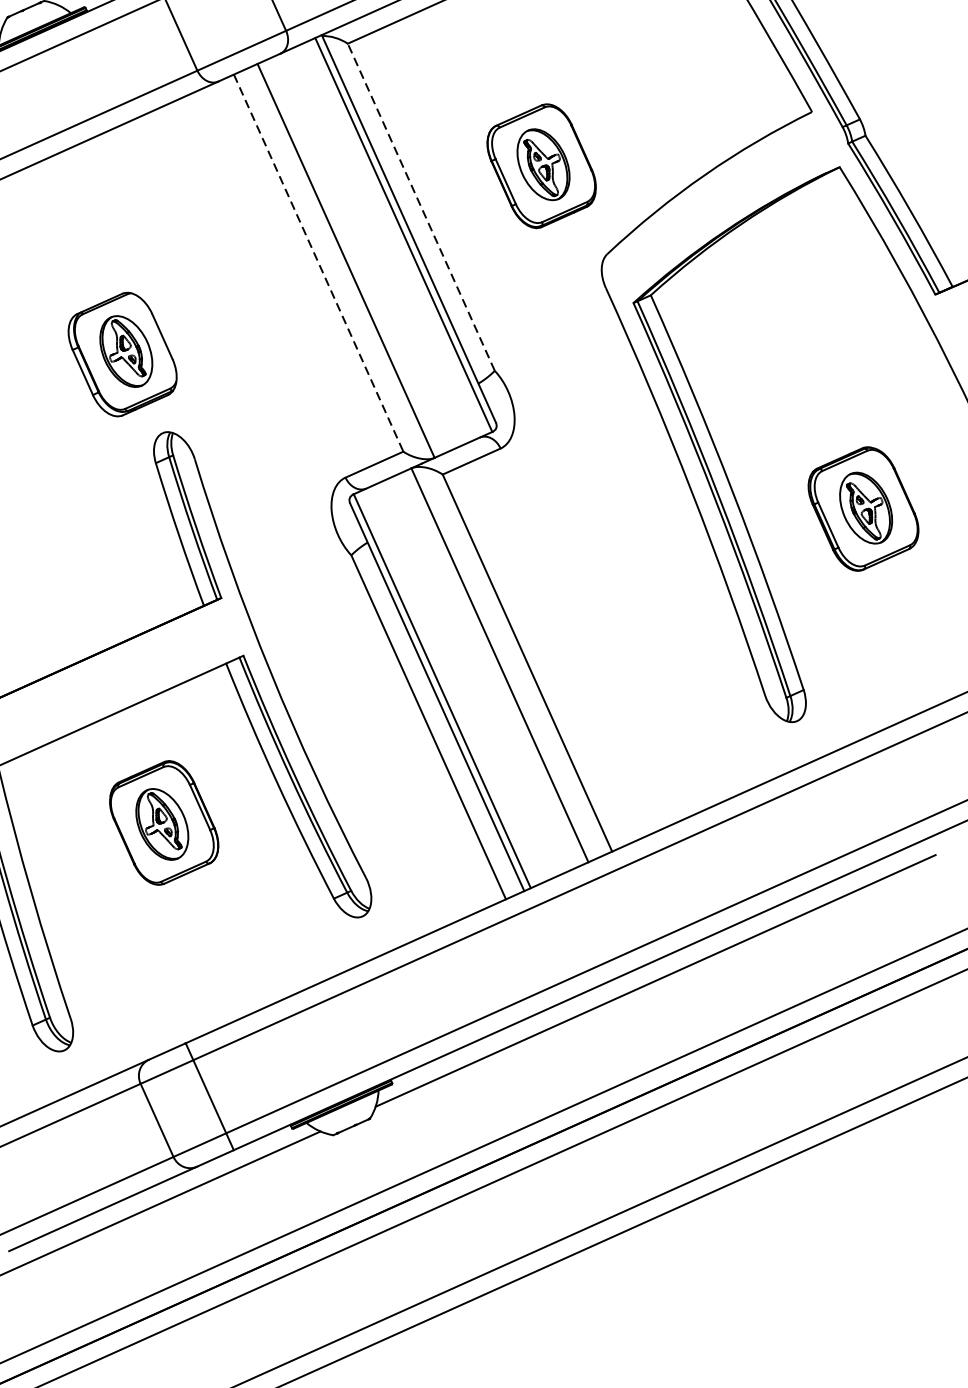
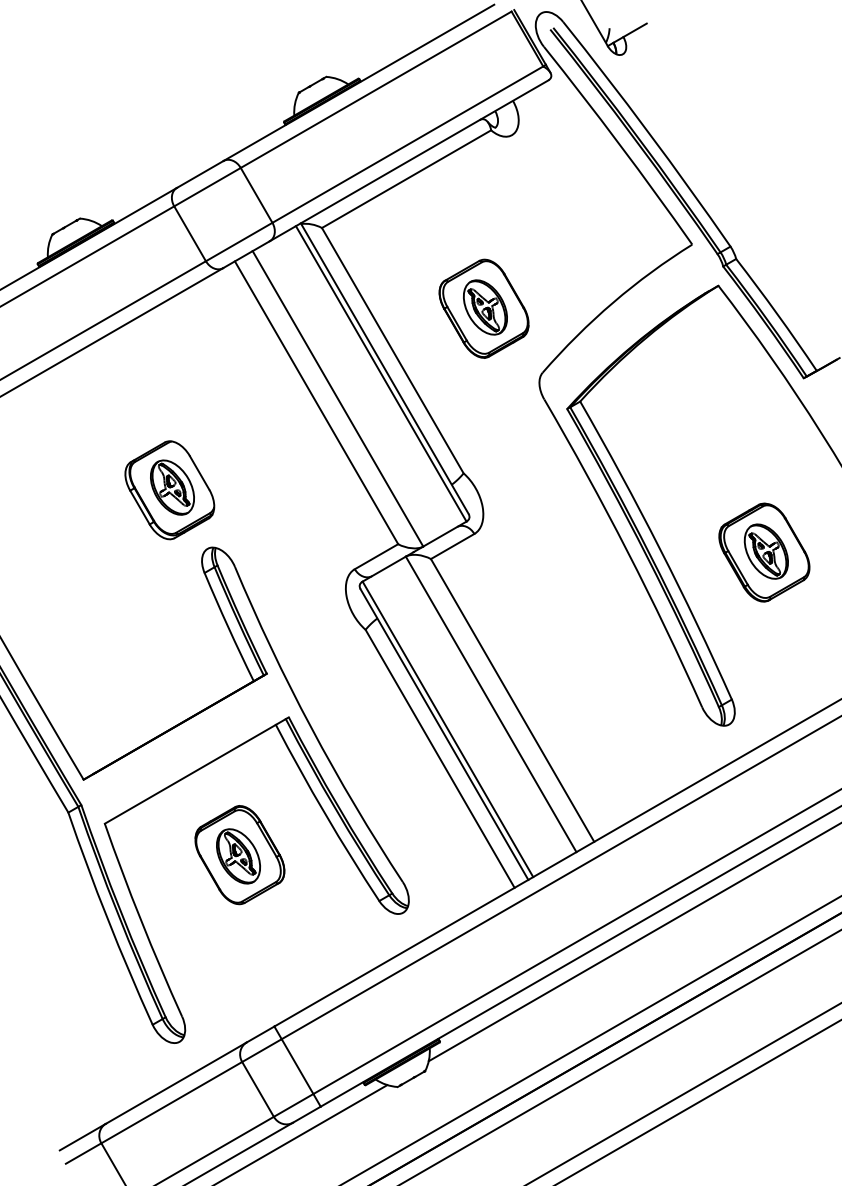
line: (420, 206) -> (392, 350), dashed -> solid
line: (318, 264) -> (316, 403), dashed -> solid

